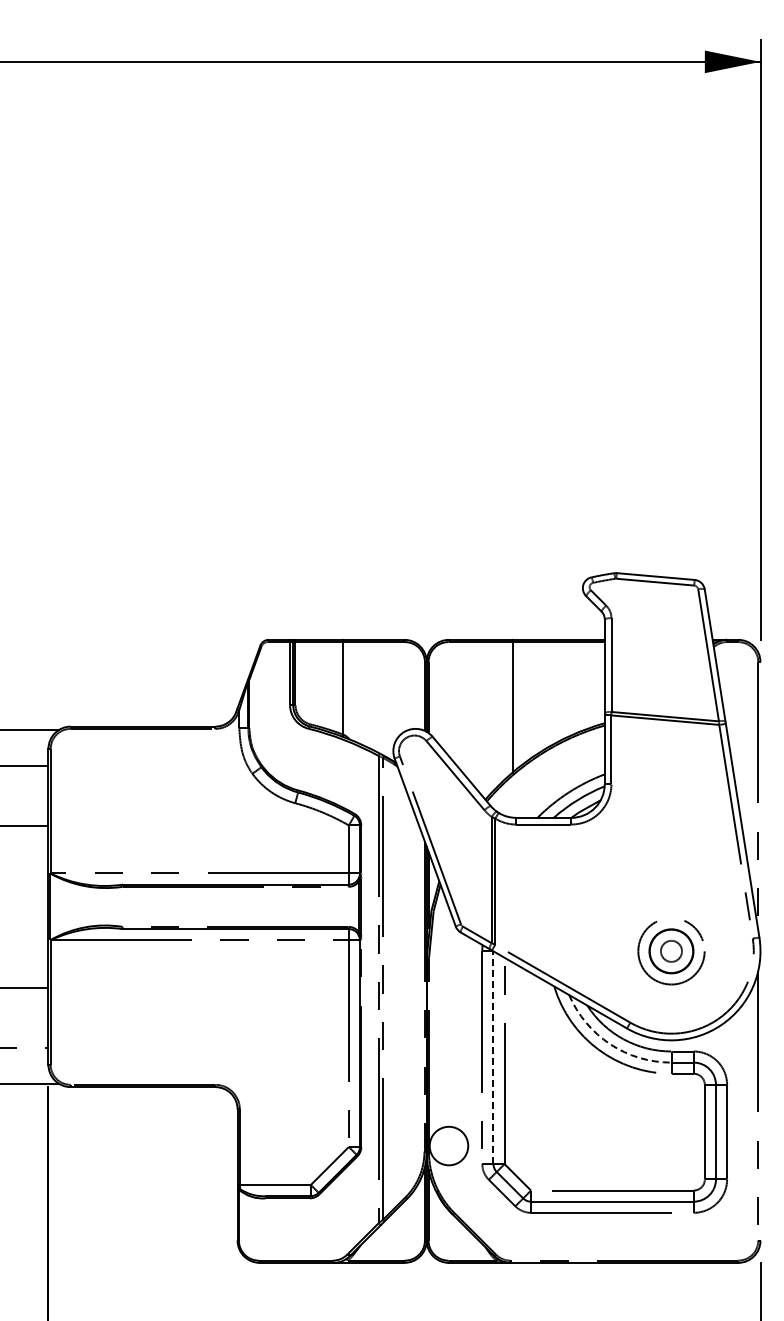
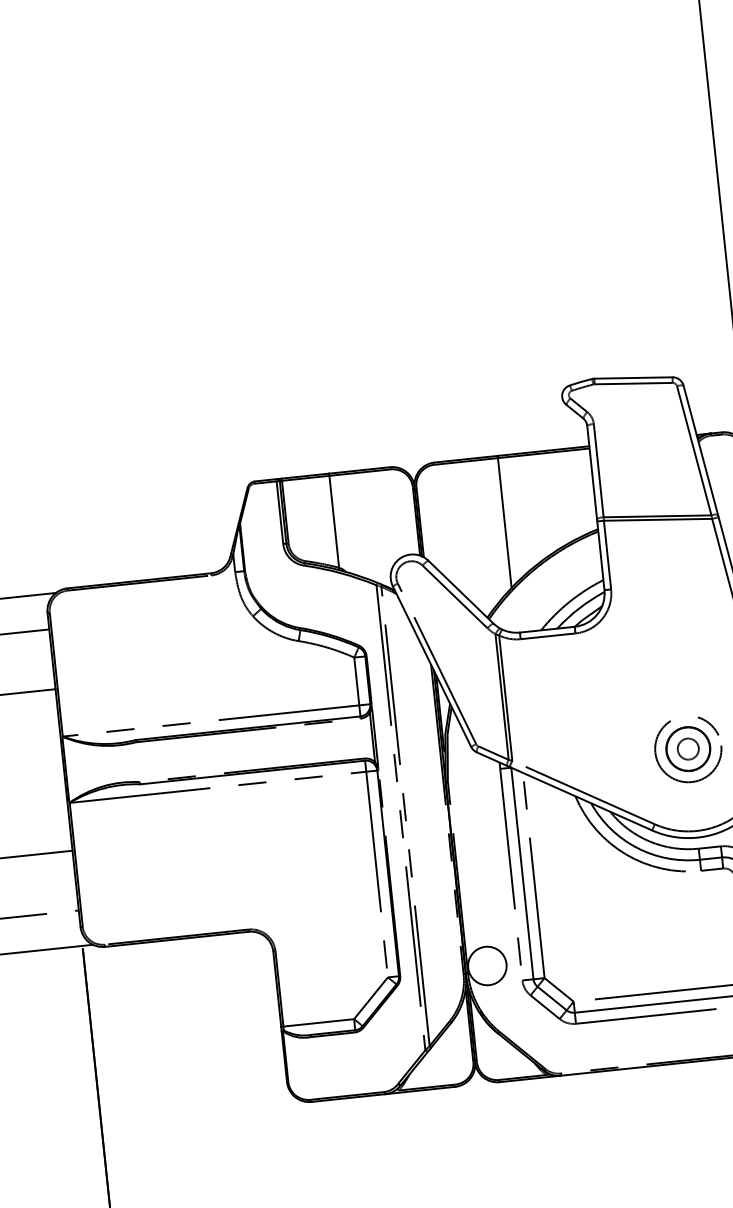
arc: (610, 1044) -> (637, 848), dashed -> solid
line: (493, 1057) -> (522, 873), dashed -> solid

